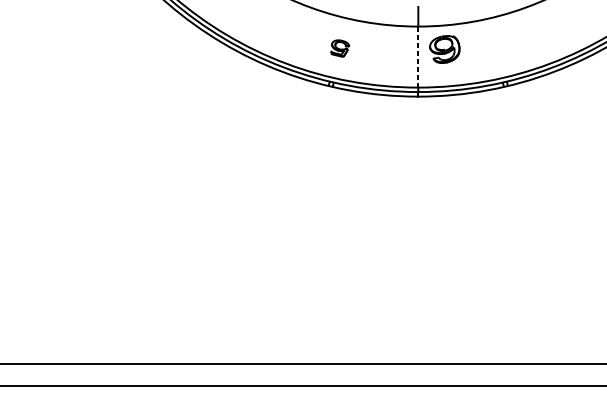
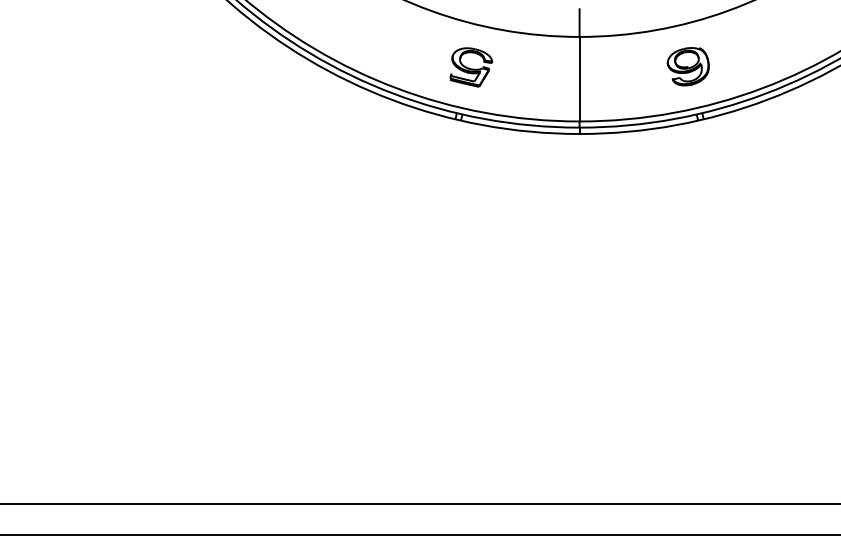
part: (340, 48) -> (471, 67), size x1.67
part: (444, 49) -> (687, 66), moved
line: (418, 56) -> (579, 78), dashed -> solid

